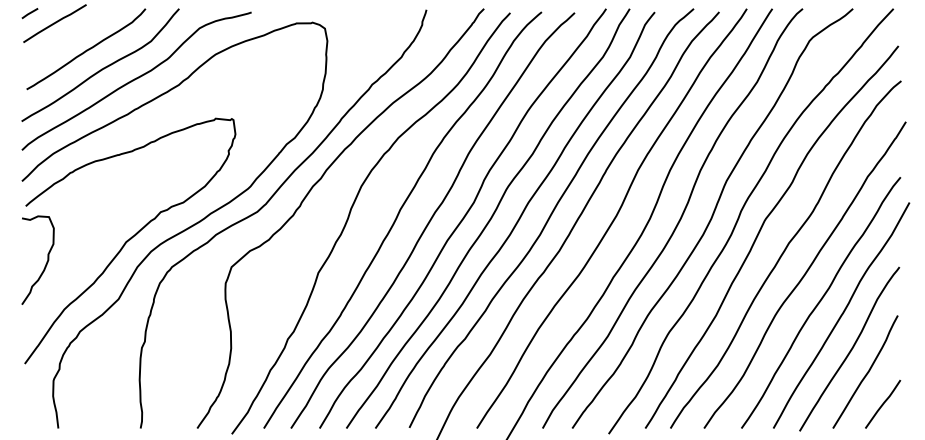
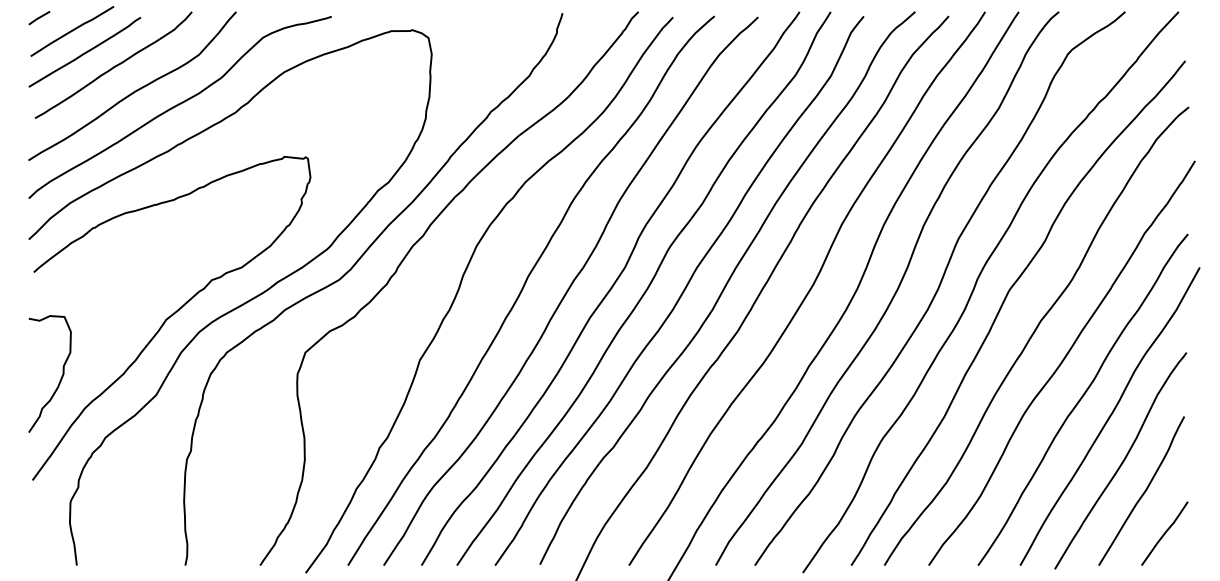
curve: (64, 39) -> (84, 52), added
curve: (46, 261) -> (61, 375), moved

